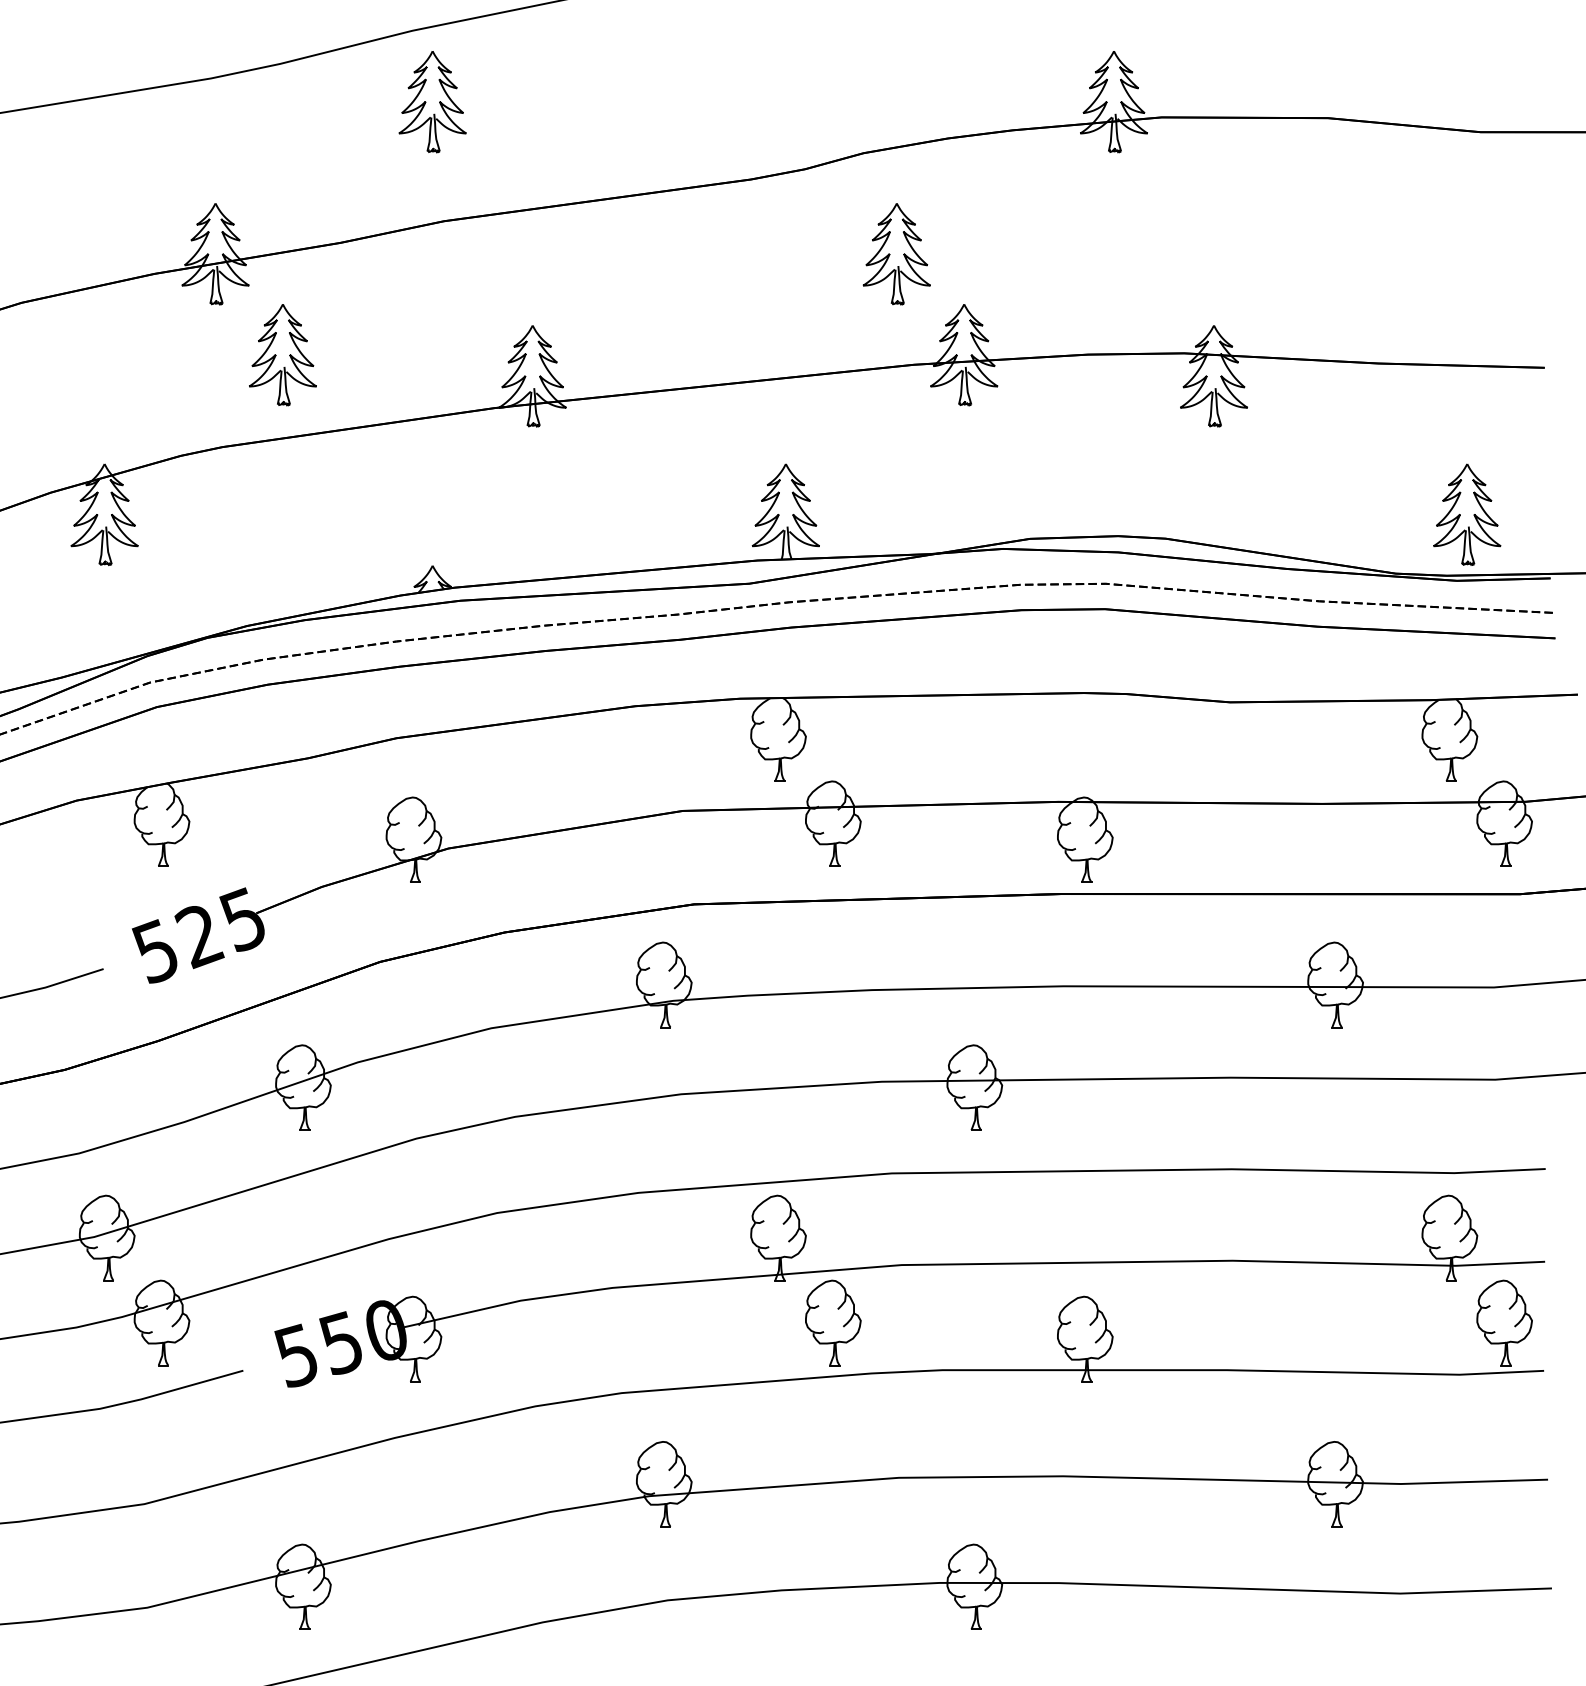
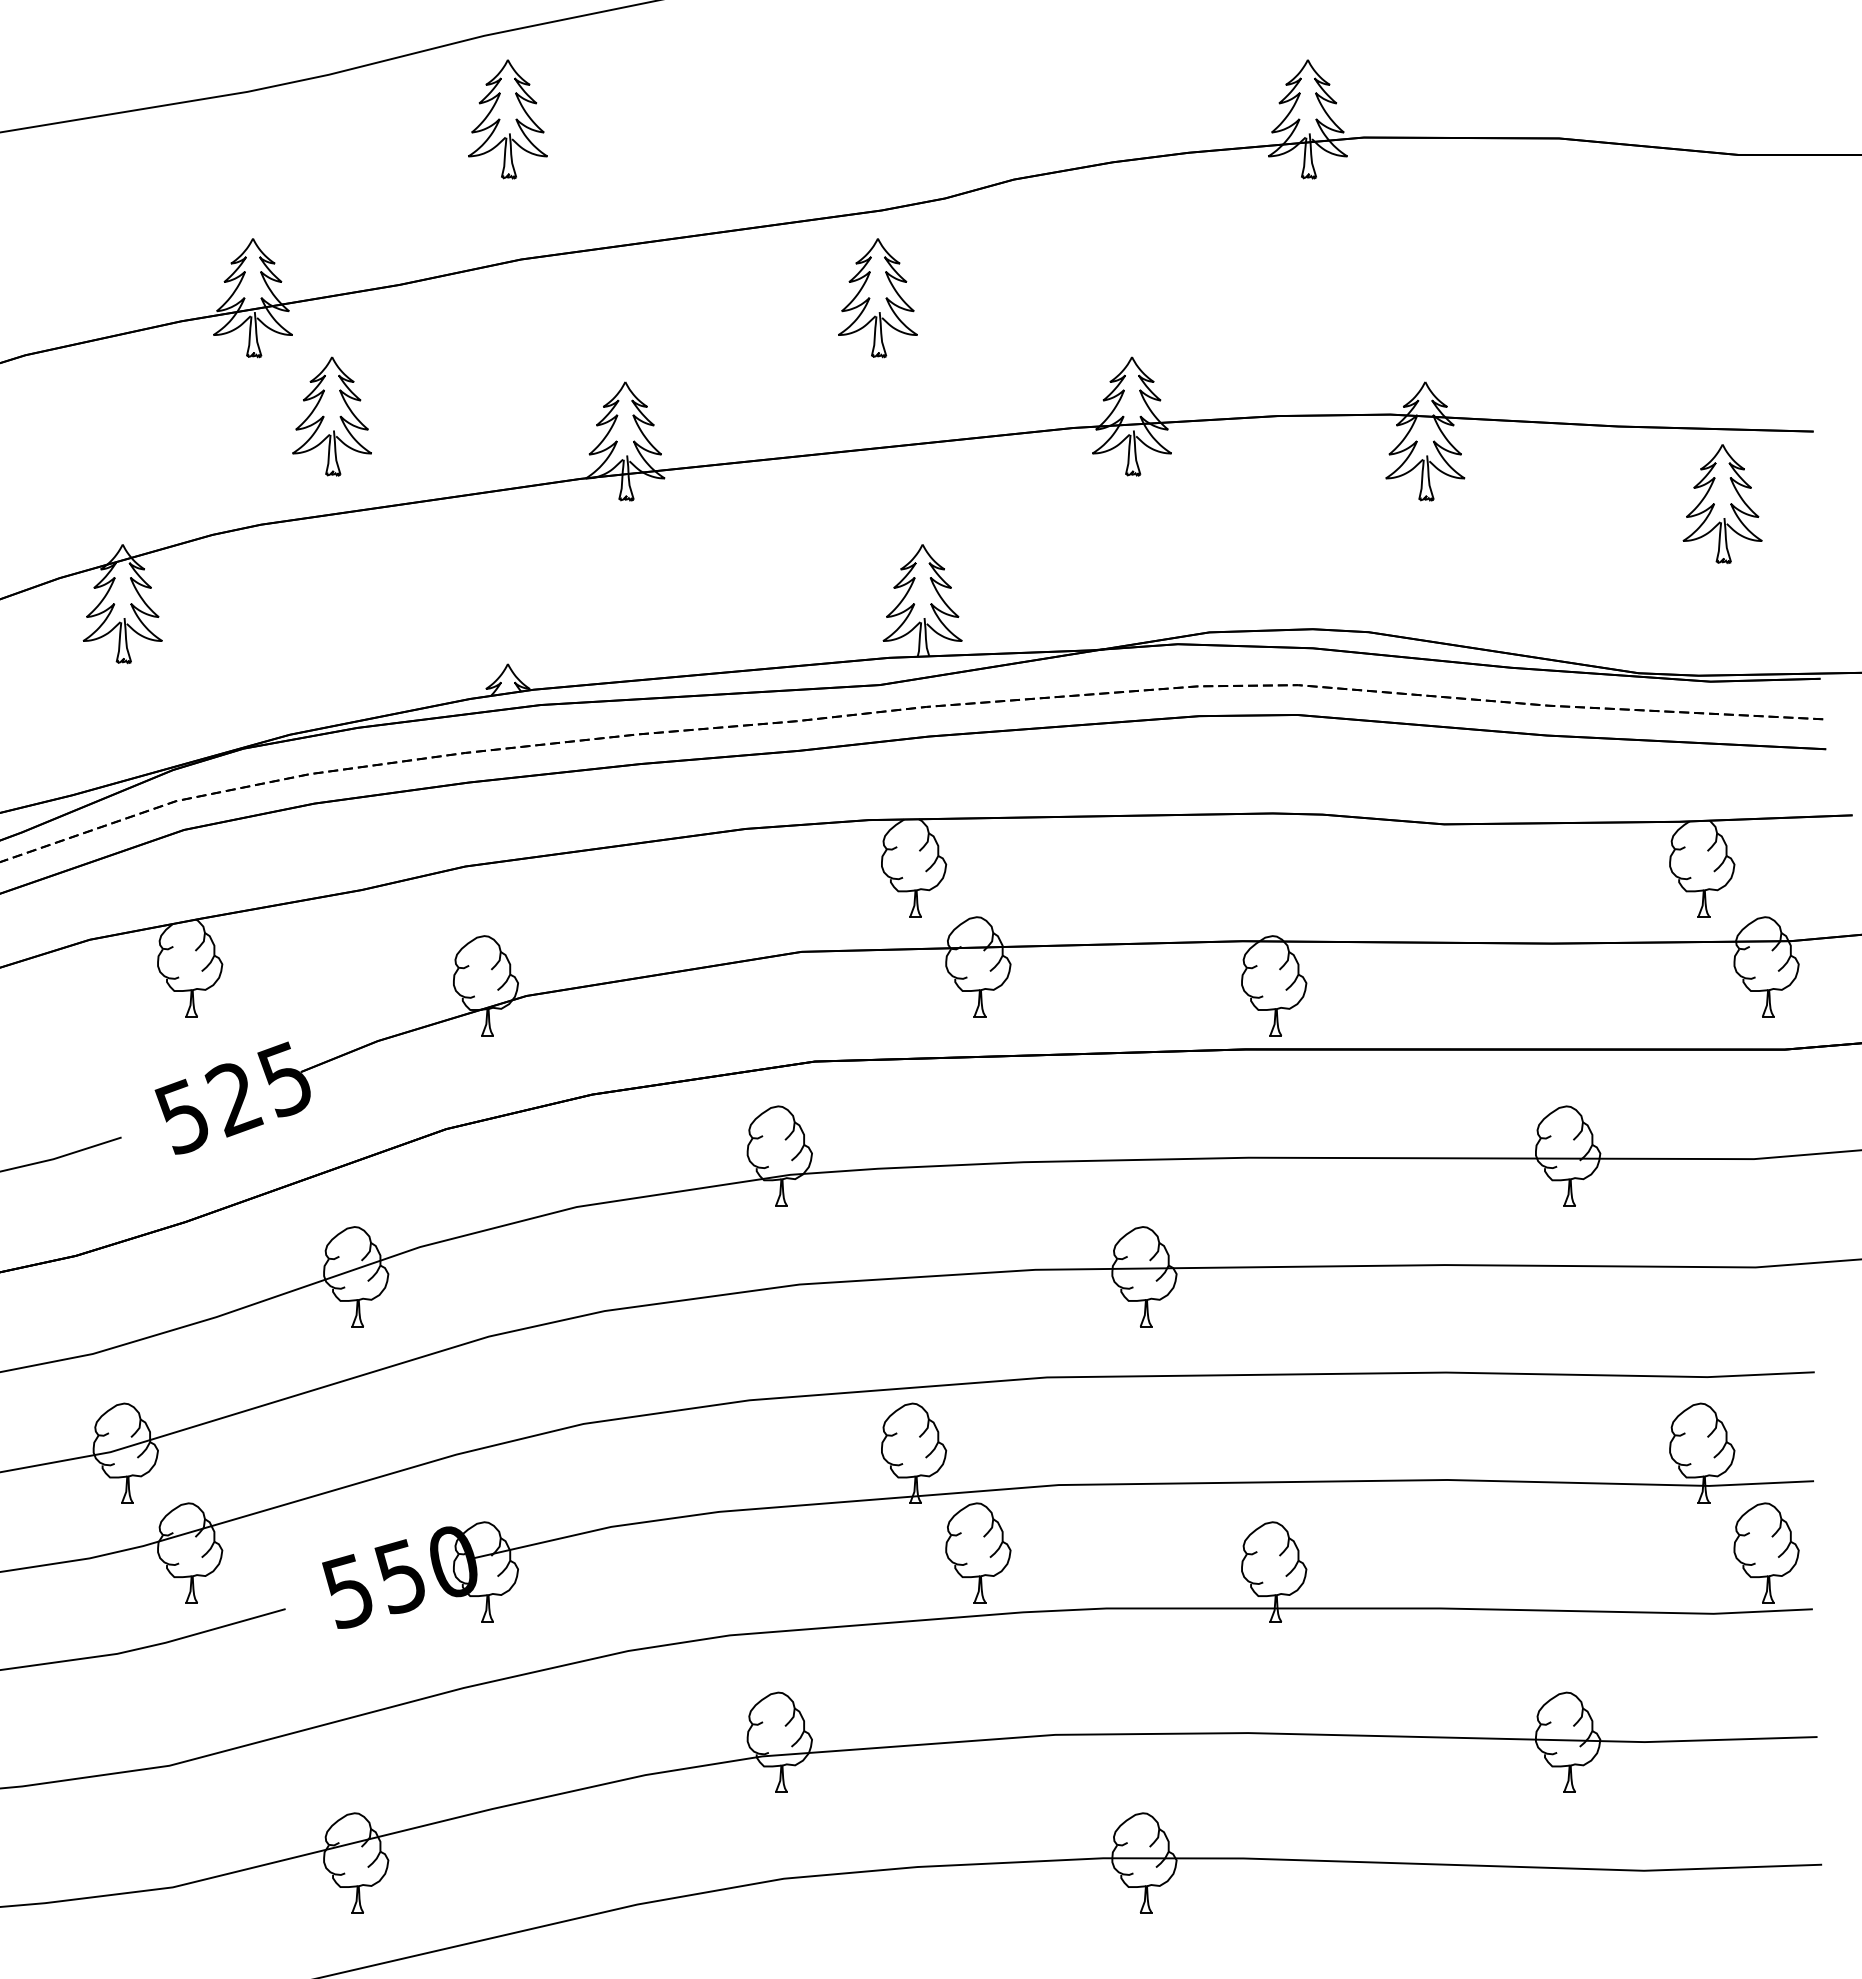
part: (896, 254) -> (877, 298), moved
part: (1467, 514) -> (1722, 503), moved

